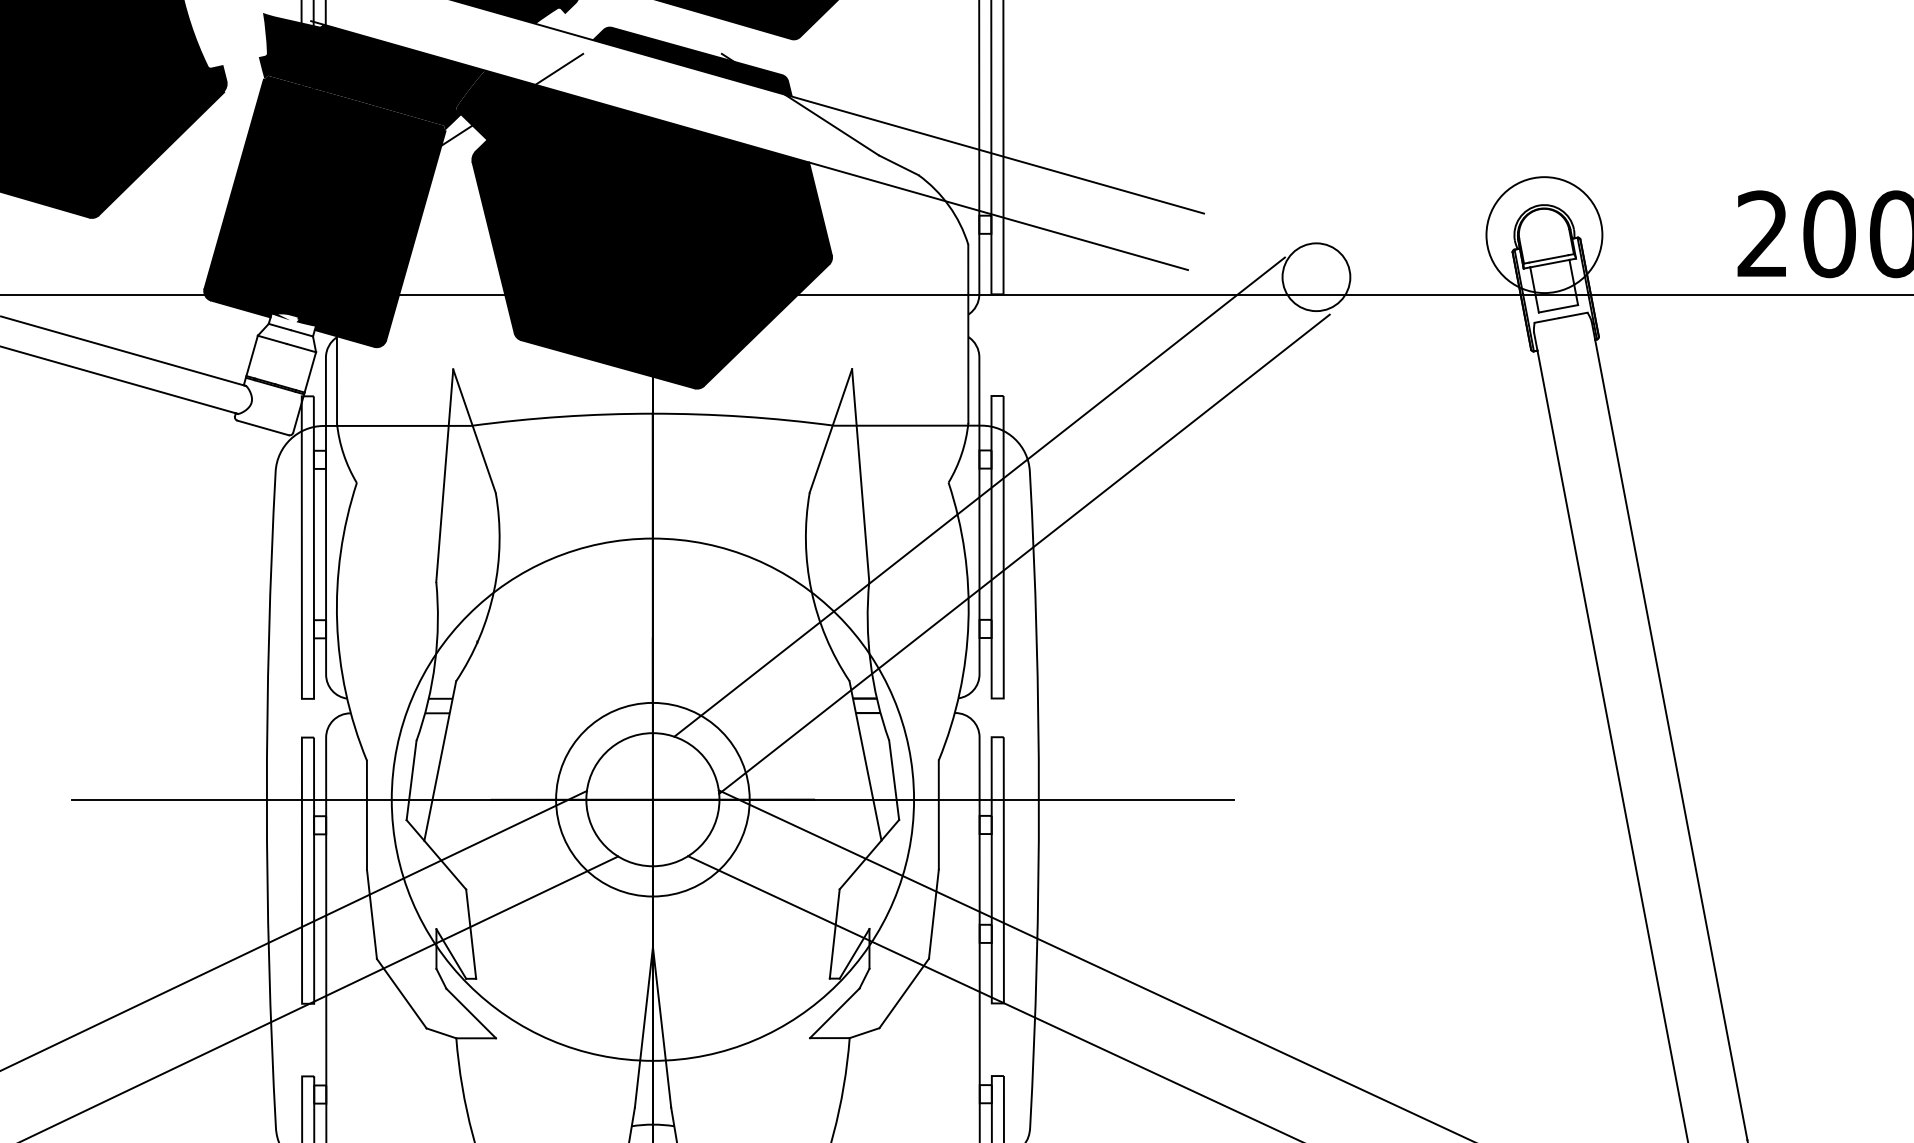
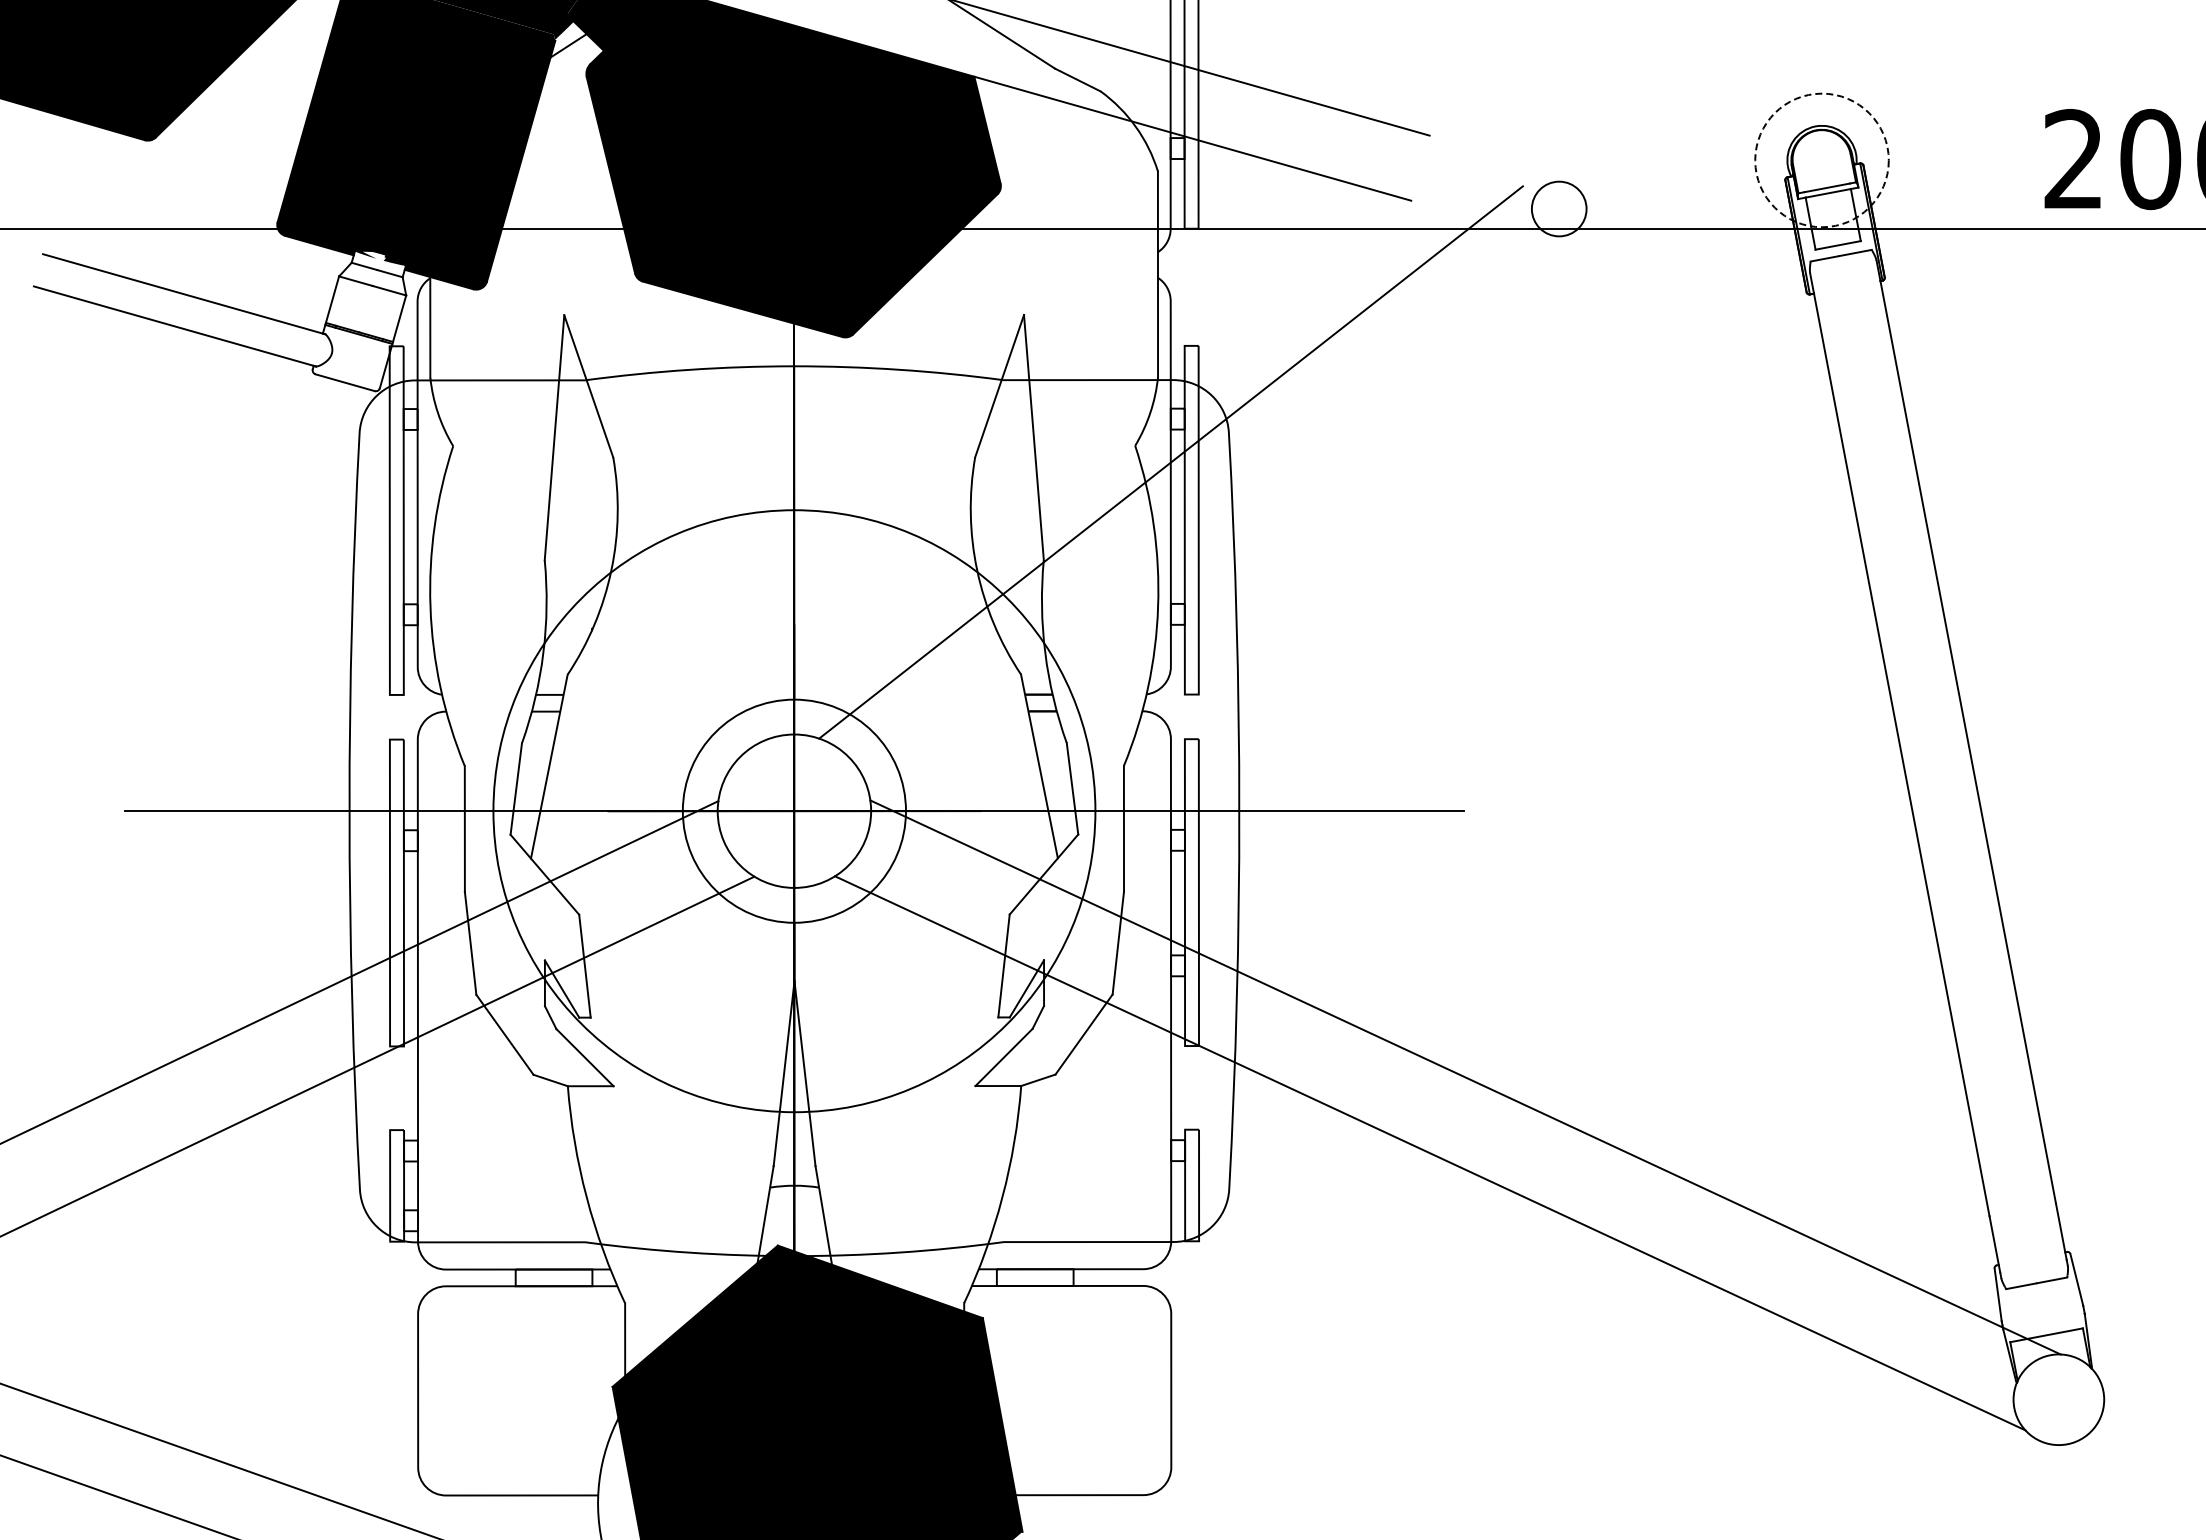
circle: (1543, 235) -> (1821, 160), solid -> dashed
circle: (1316, 276) -> (1559, 208), size x0.7
line: (1024, 554) -> (1222, 528), removed

